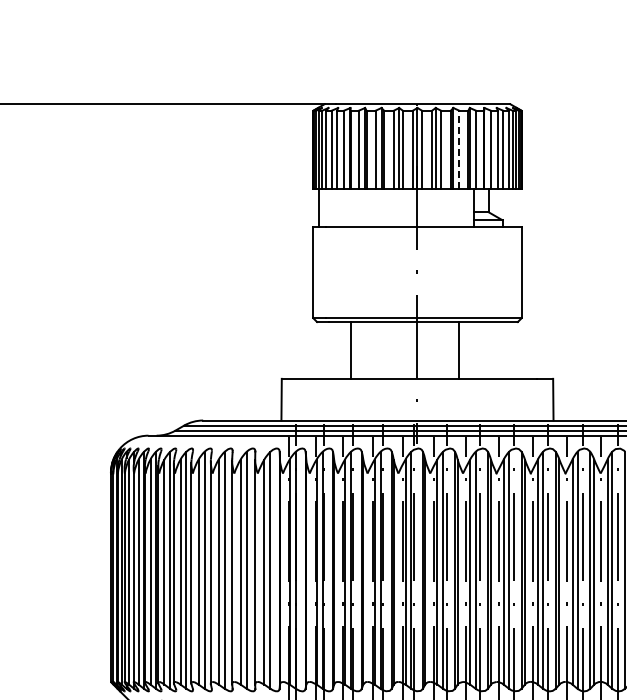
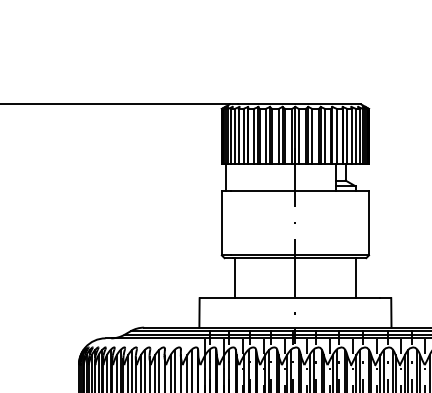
line: (459, 149) -> (325, 136), dashed -> solid
line: (351, 350) -> (235, 278), moved
line: (458, 350) -> (355, 278), moved

